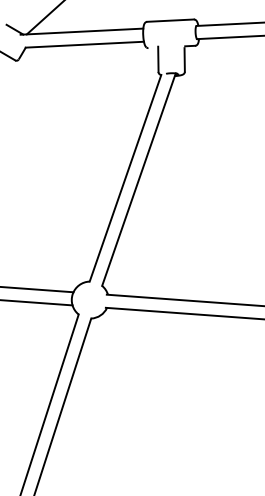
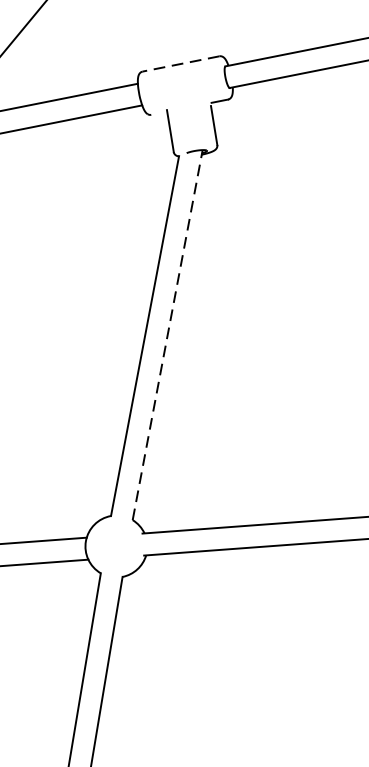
line: (170, 20) -> (180, 63), solid -> dashed
line: (139, 179) -> (168, 334), solid -> dashed

